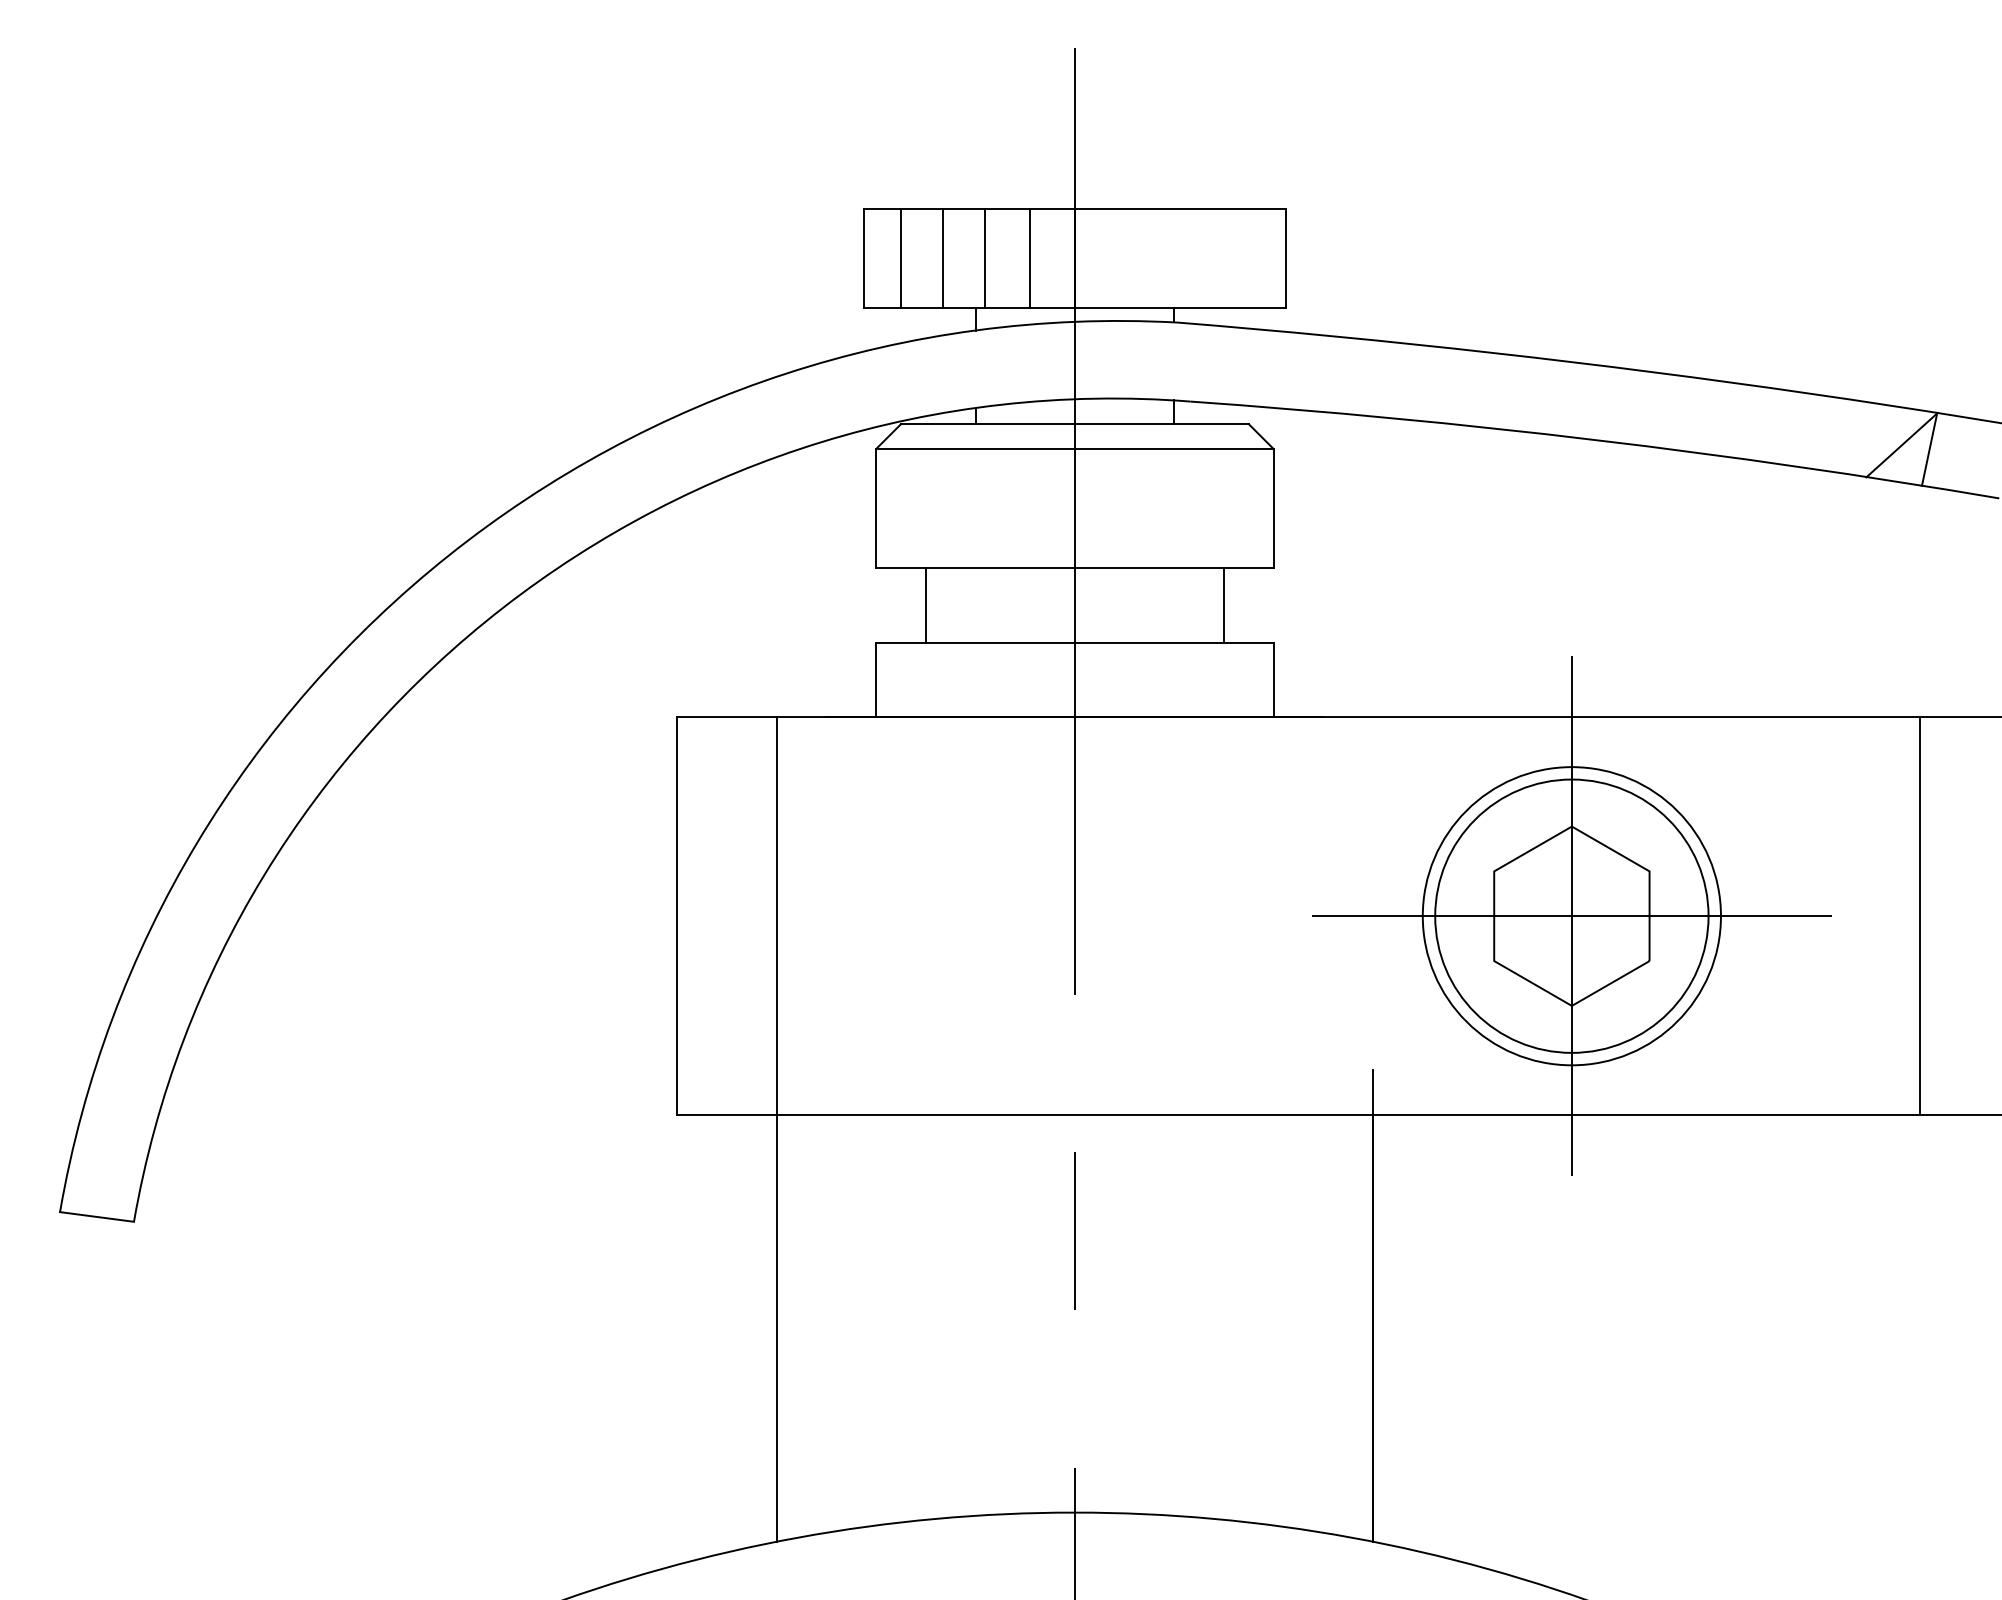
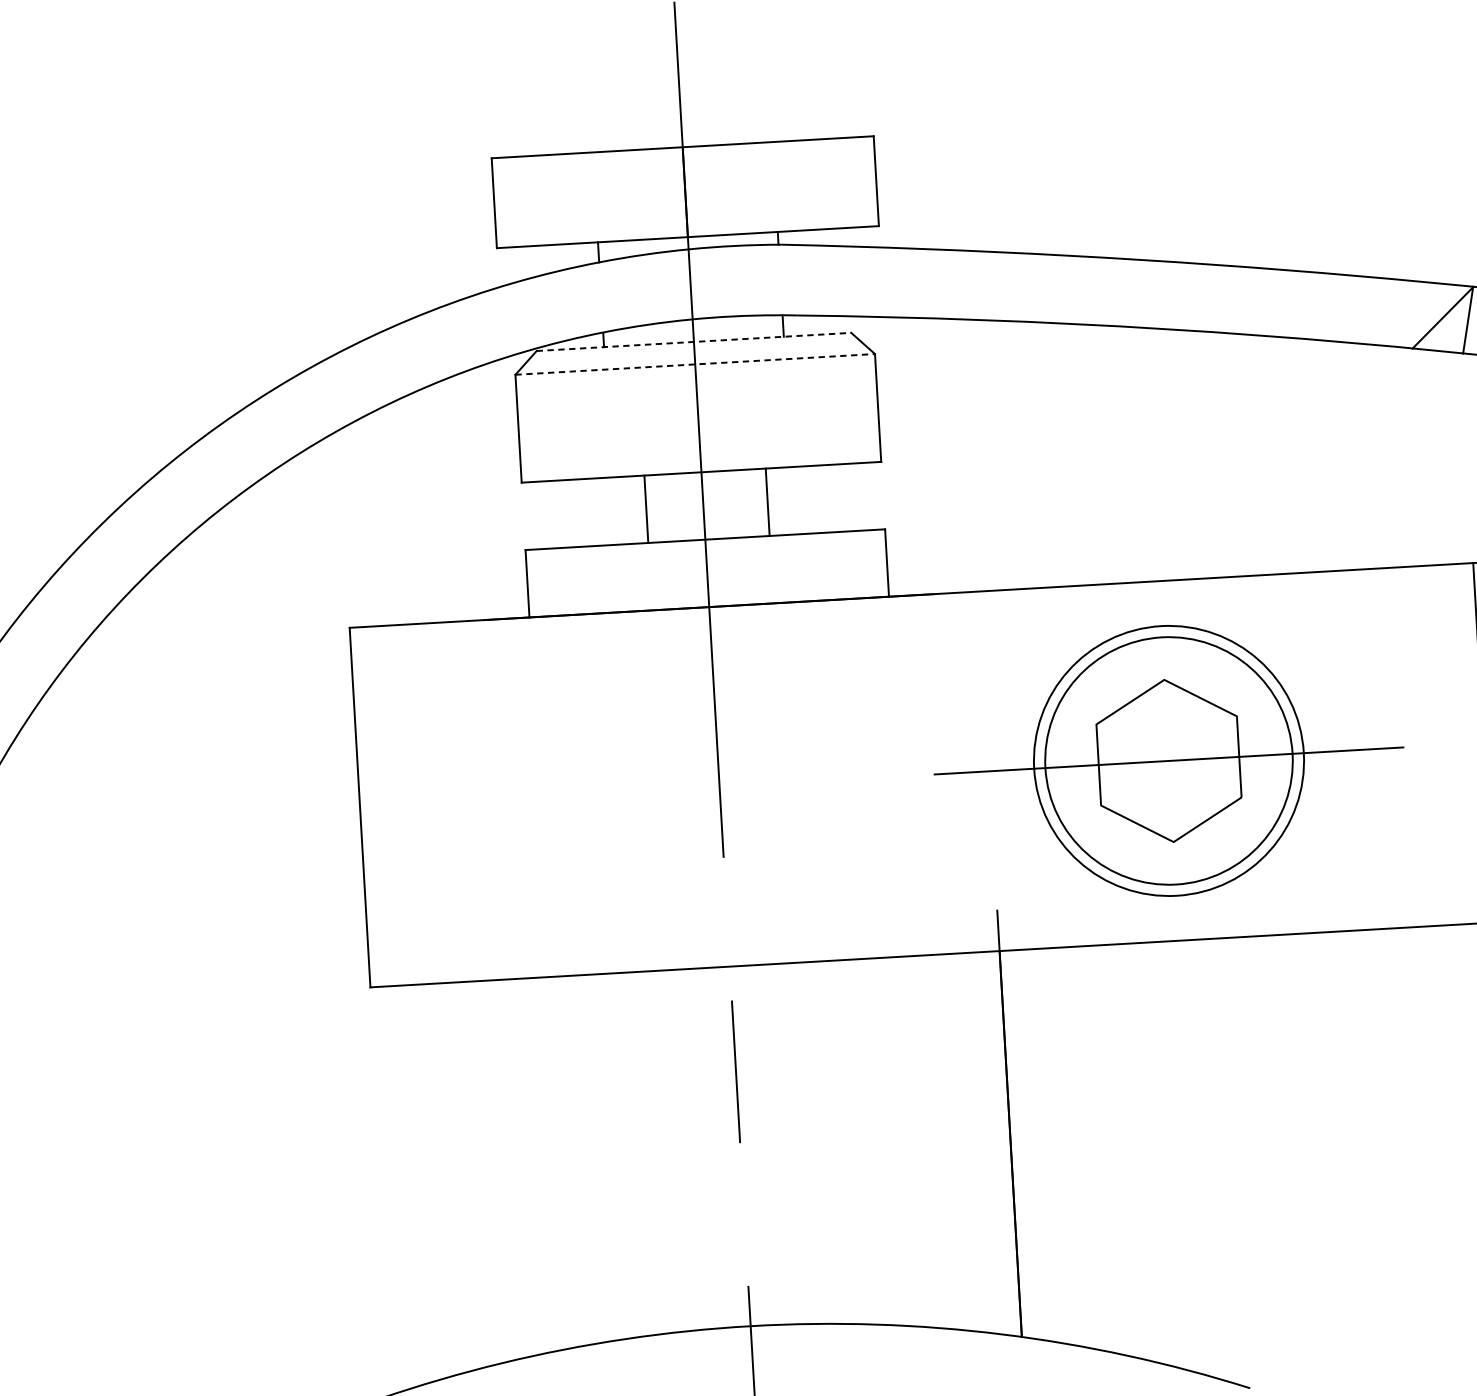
line: (901, 258) -> (528, 201), removed
line: (943, 258) -> (566, 198), removed
line: (985, 258) -> (604, 196), removed
line: (1030, 258) -> (645, 194), removed
line: (1074, 424) -> (693, 342), solid -> dashed
line: (1074, 449) -> (694, 364), solid -> dashed
line: (925, 605) -> (646, 509), moved
line: (1224, 605) -> (768, 502), moved
line: (1571, 916) -> (1168, 761), removed
line: (776, 1129) -> (460, 995), removed

